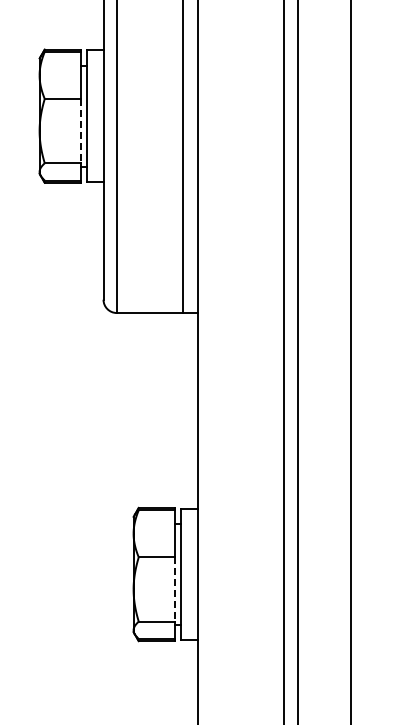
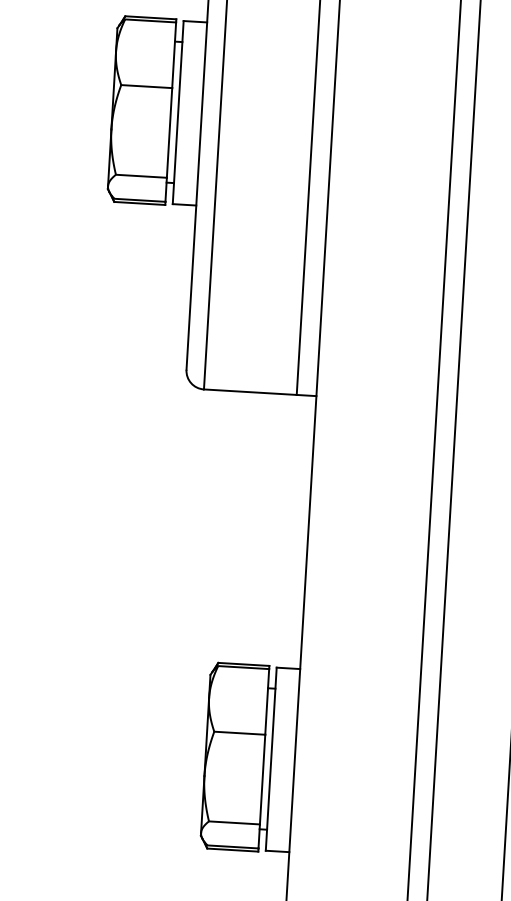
line: (81, 131) -> (169, 133), dashed -> solid
line: (175, 589) -> (262, 779), dashed -> solid

